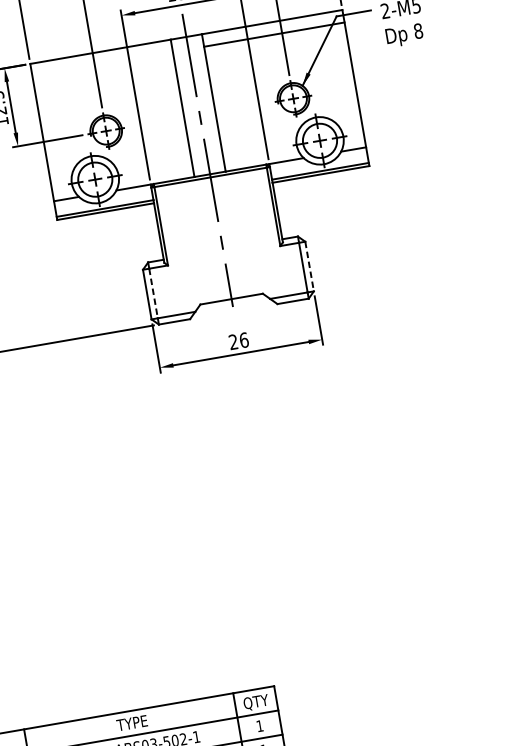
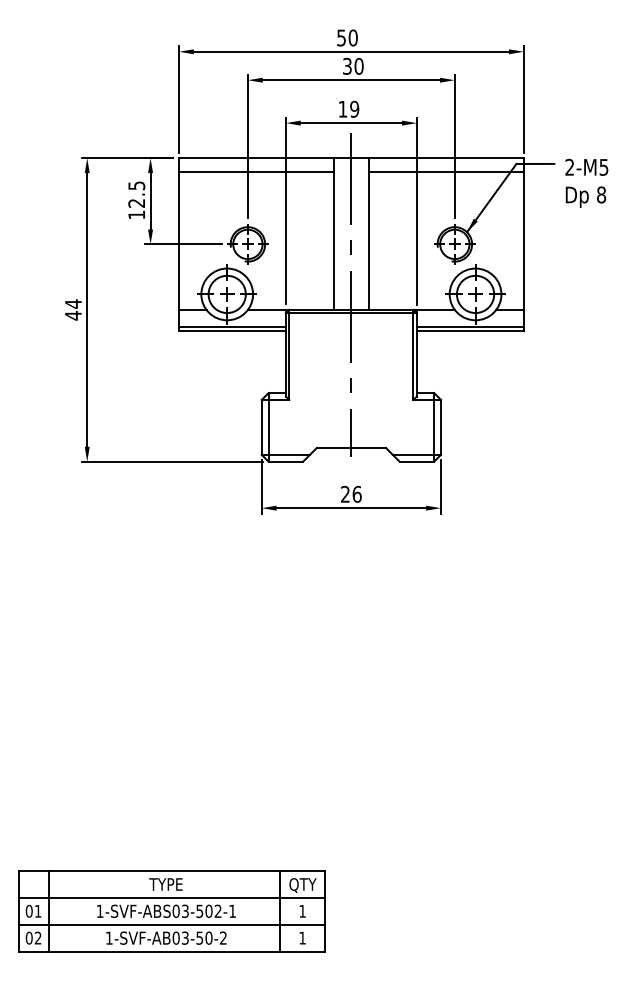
line: (102, 63) -> (256, 171), added
line: (310, 266) -> (441, 427), dashed -> solid
line: (153, 293) -> (268, 427), dashed -> solid

